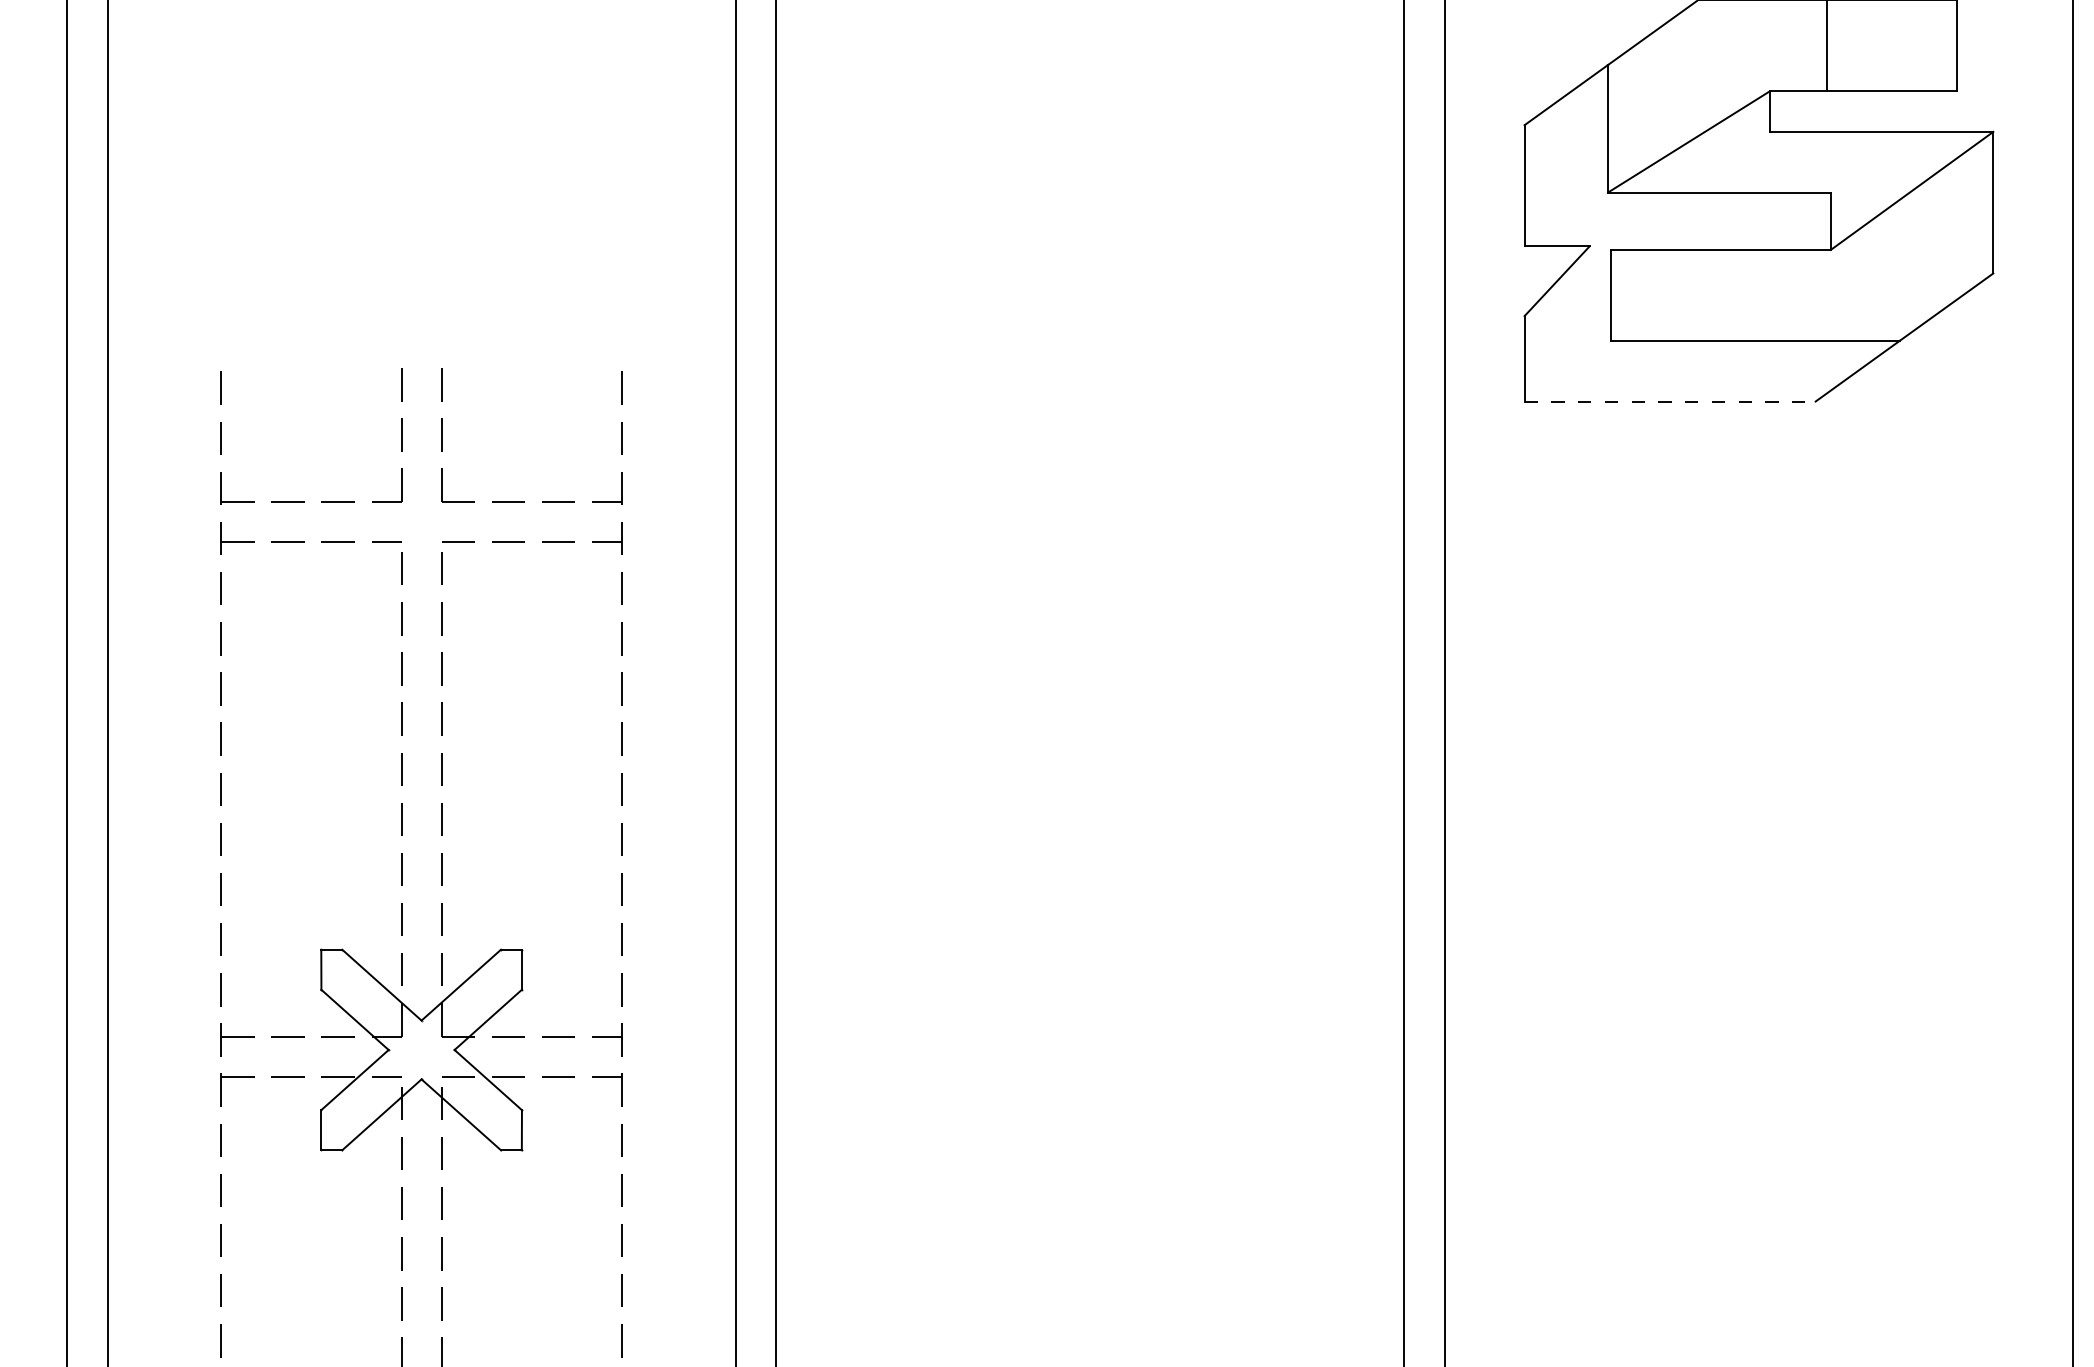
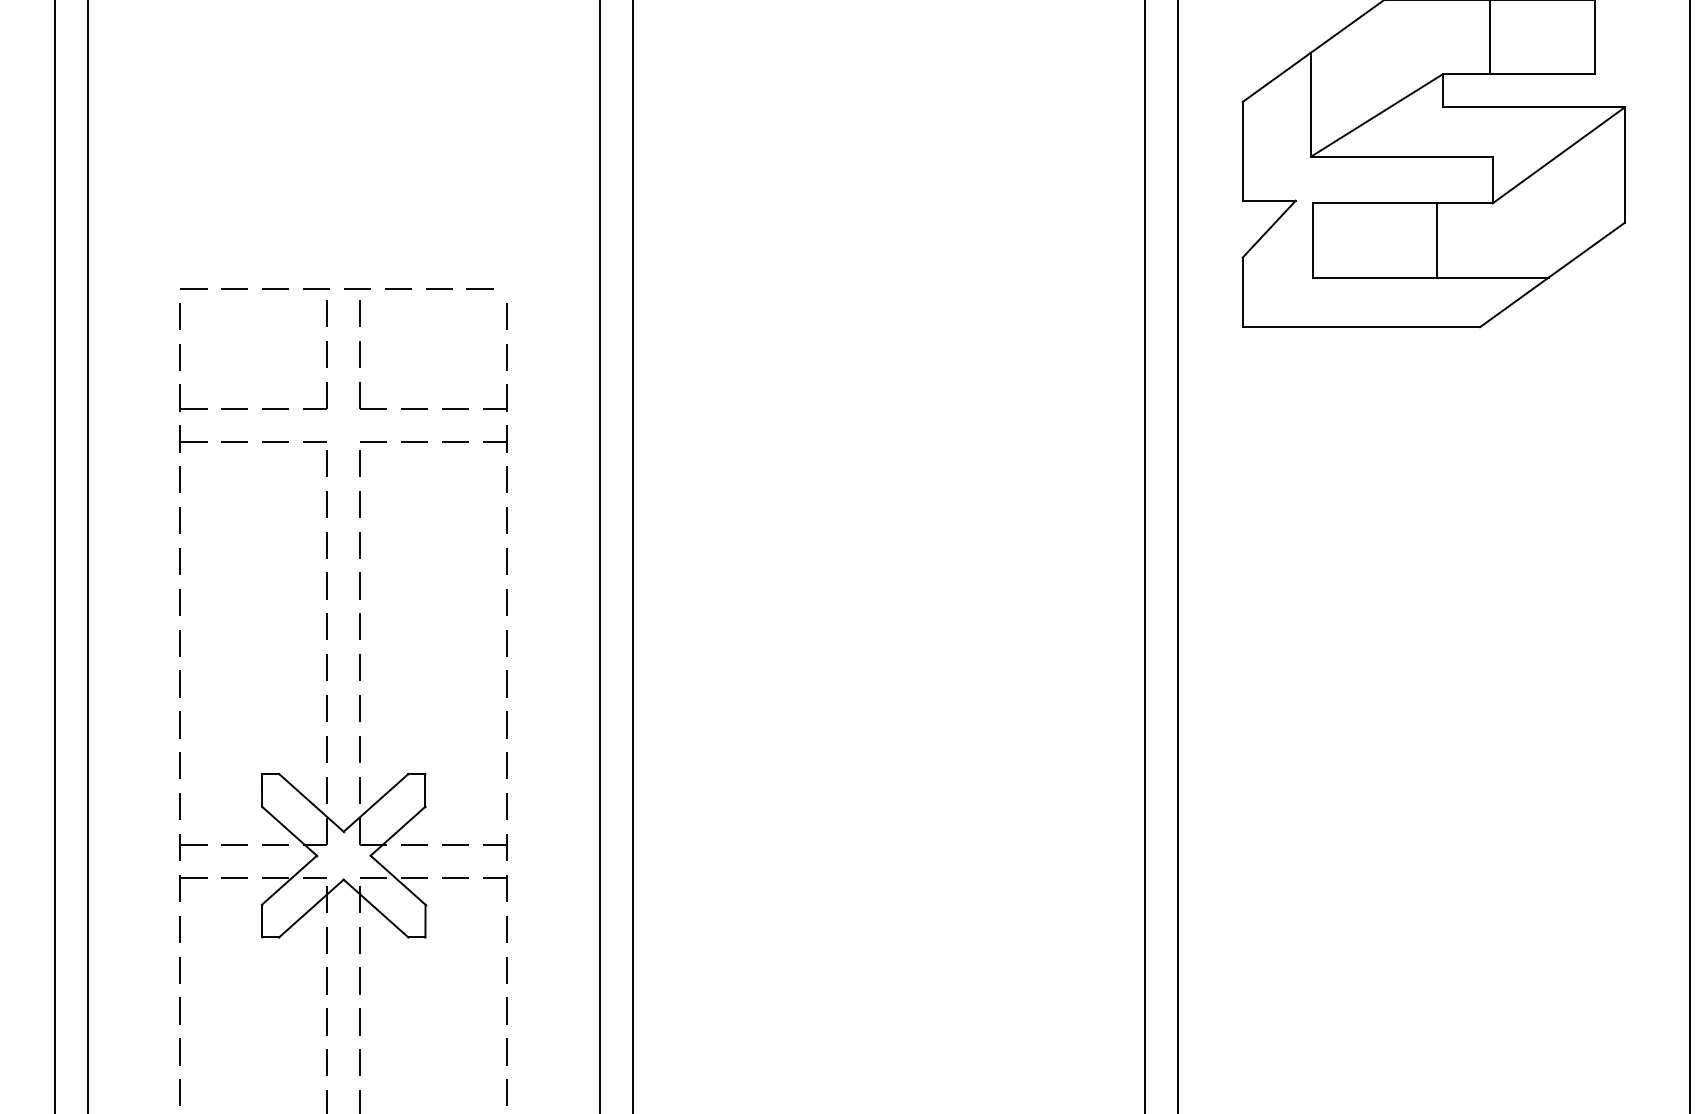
line: (1762, 294) -> (1436, 239), added
line: (404, 354) -> (329, 288), added
line: (1670, 401) -> (1361, 327), dashed -> solid

